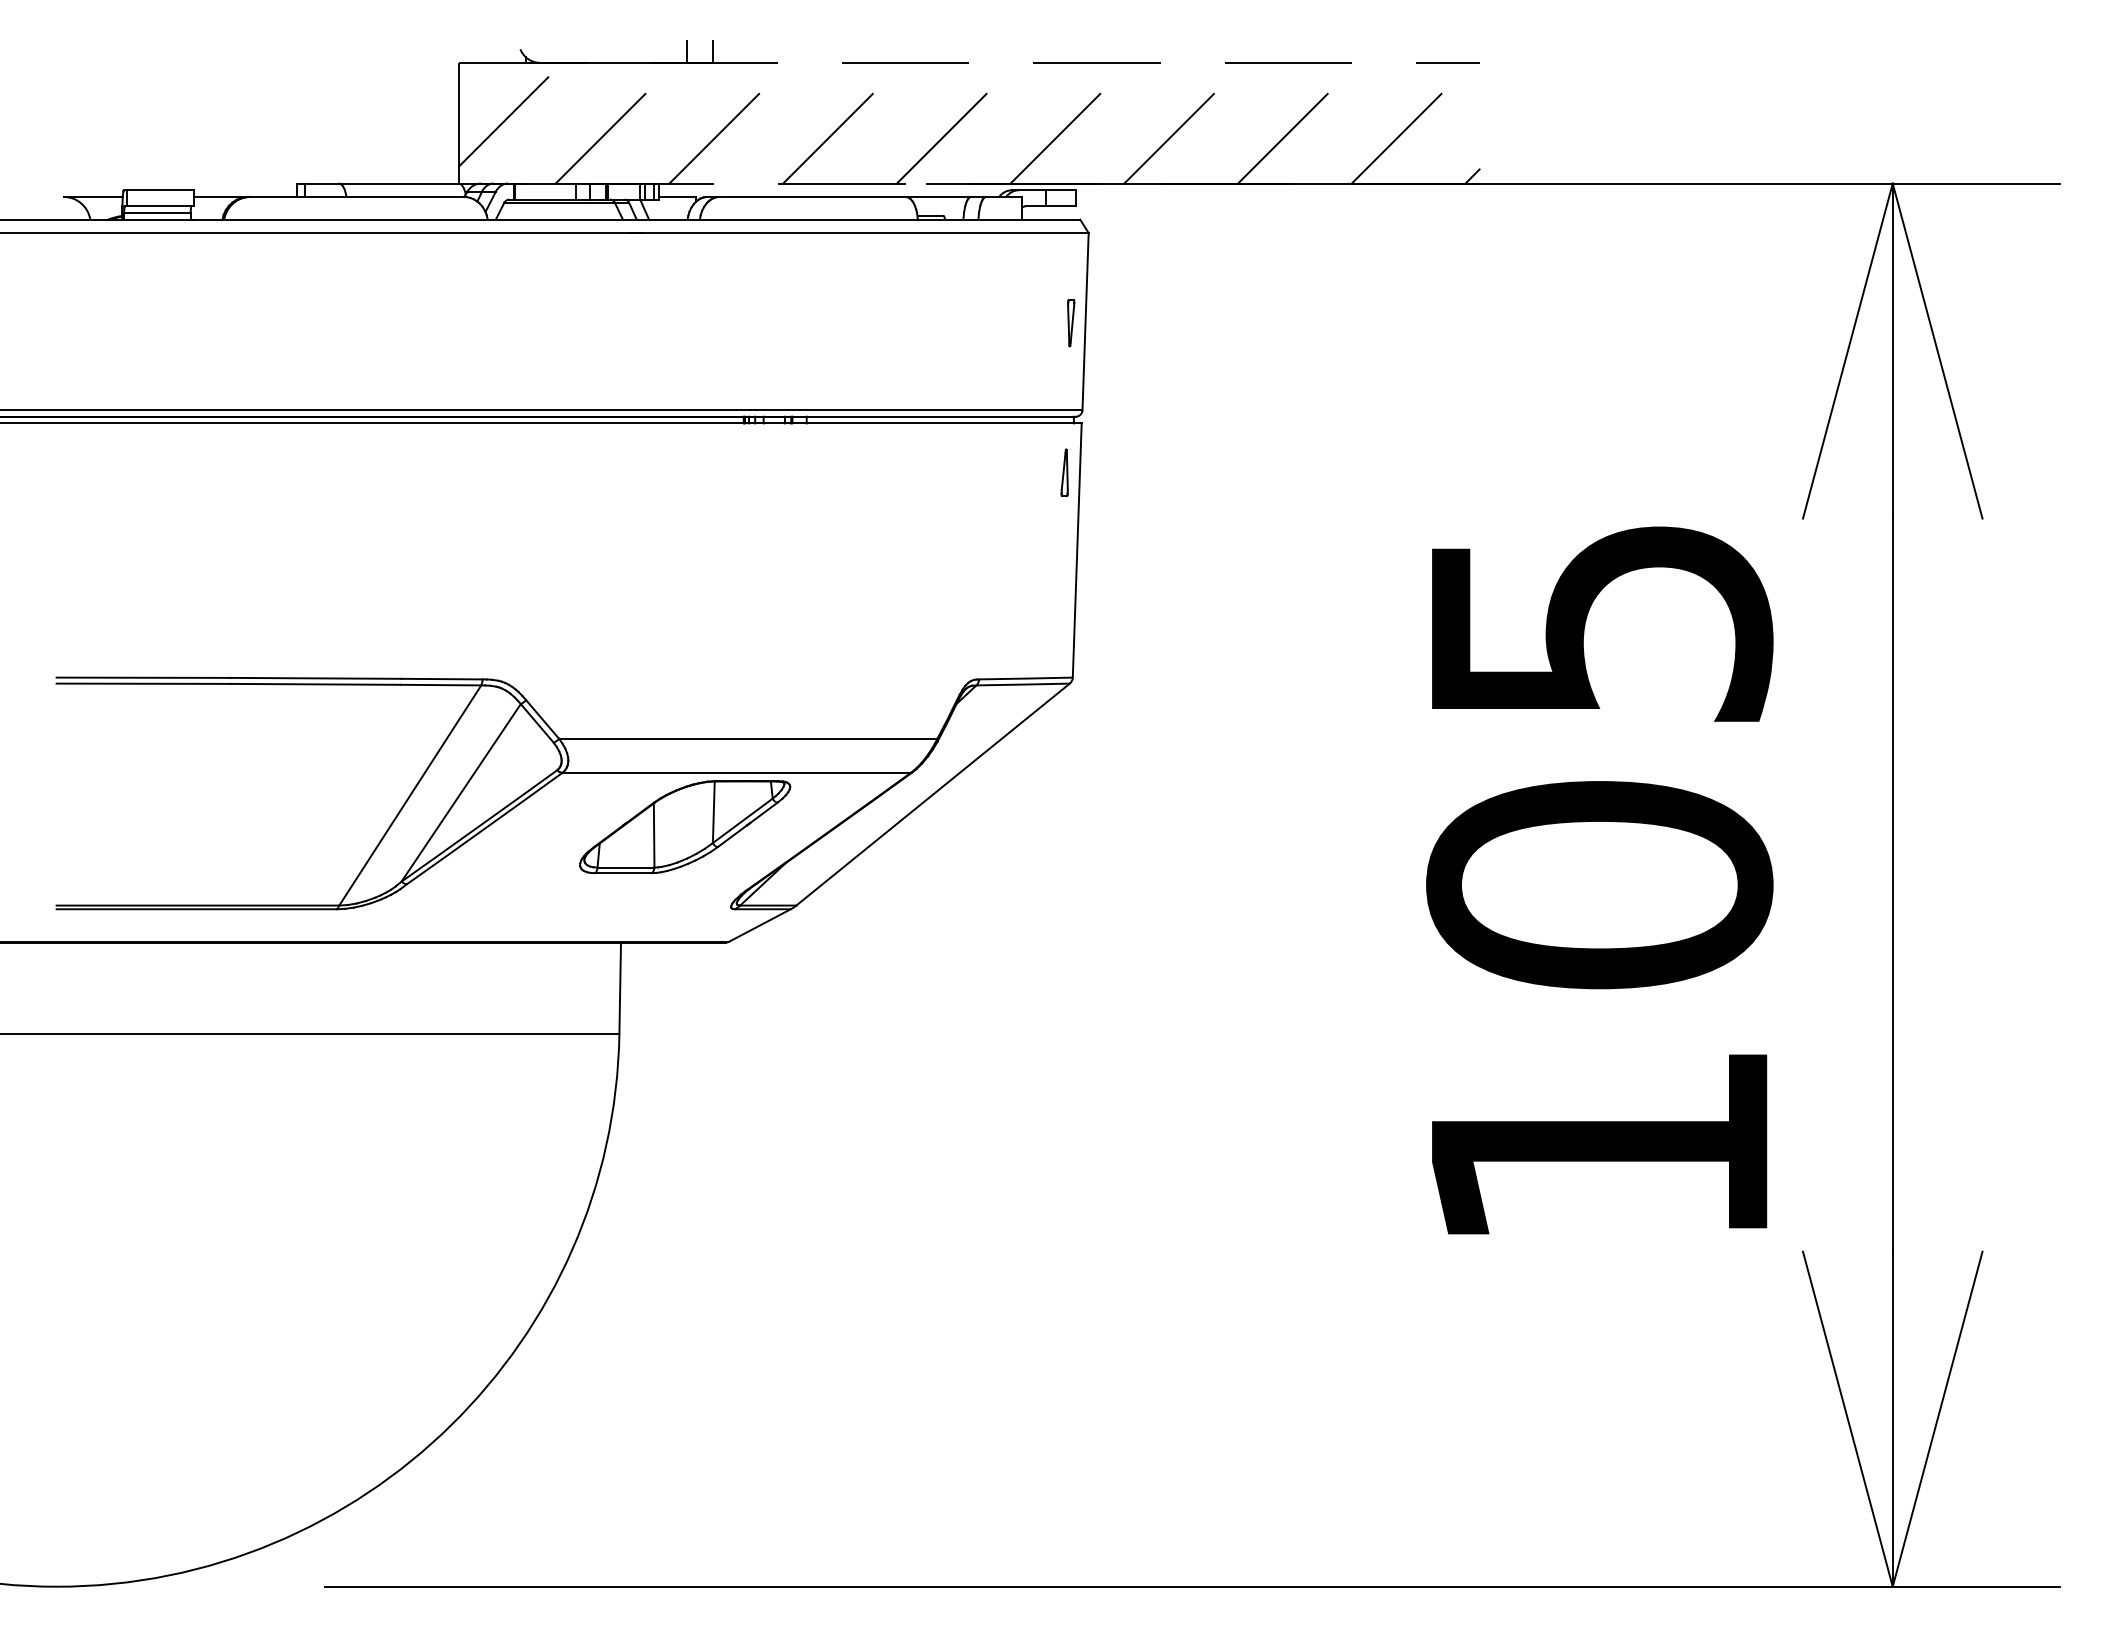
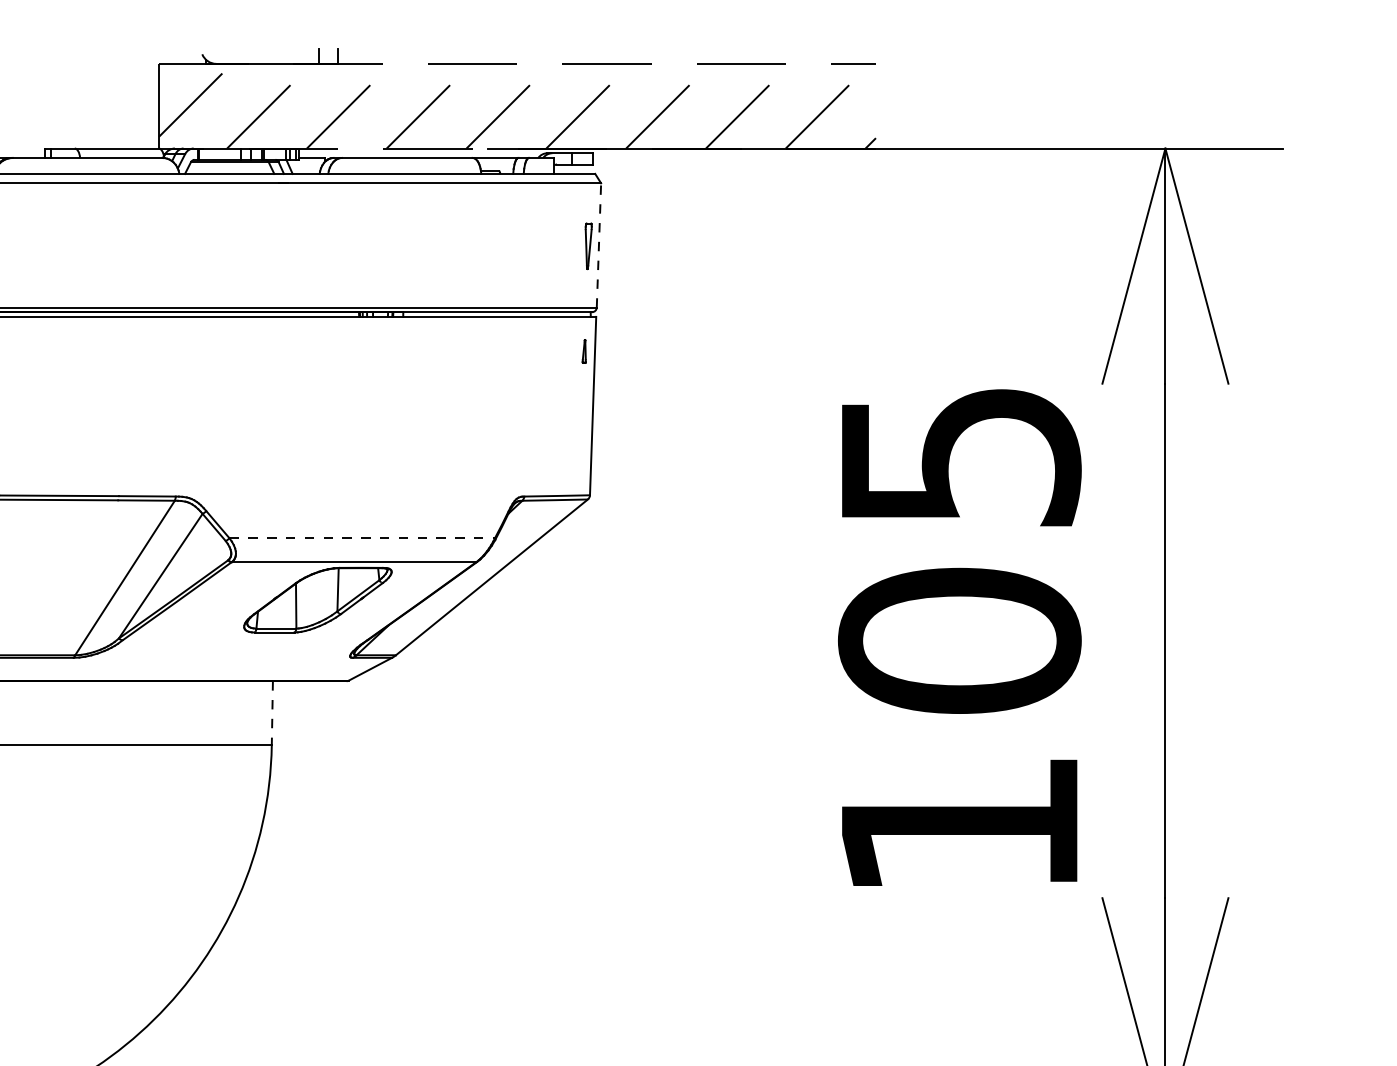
line: (1085, 321) -> (598, 245), solid -> dashed
part: (1071, 323) -> (589, 246), size x1.4
part: (1064, 472) -> (584, 351), size x0.7
line: (748, 738) -> (362, 538), solid -> dashed
line: (620, 988) -> (272, 713), solid -> dashed

